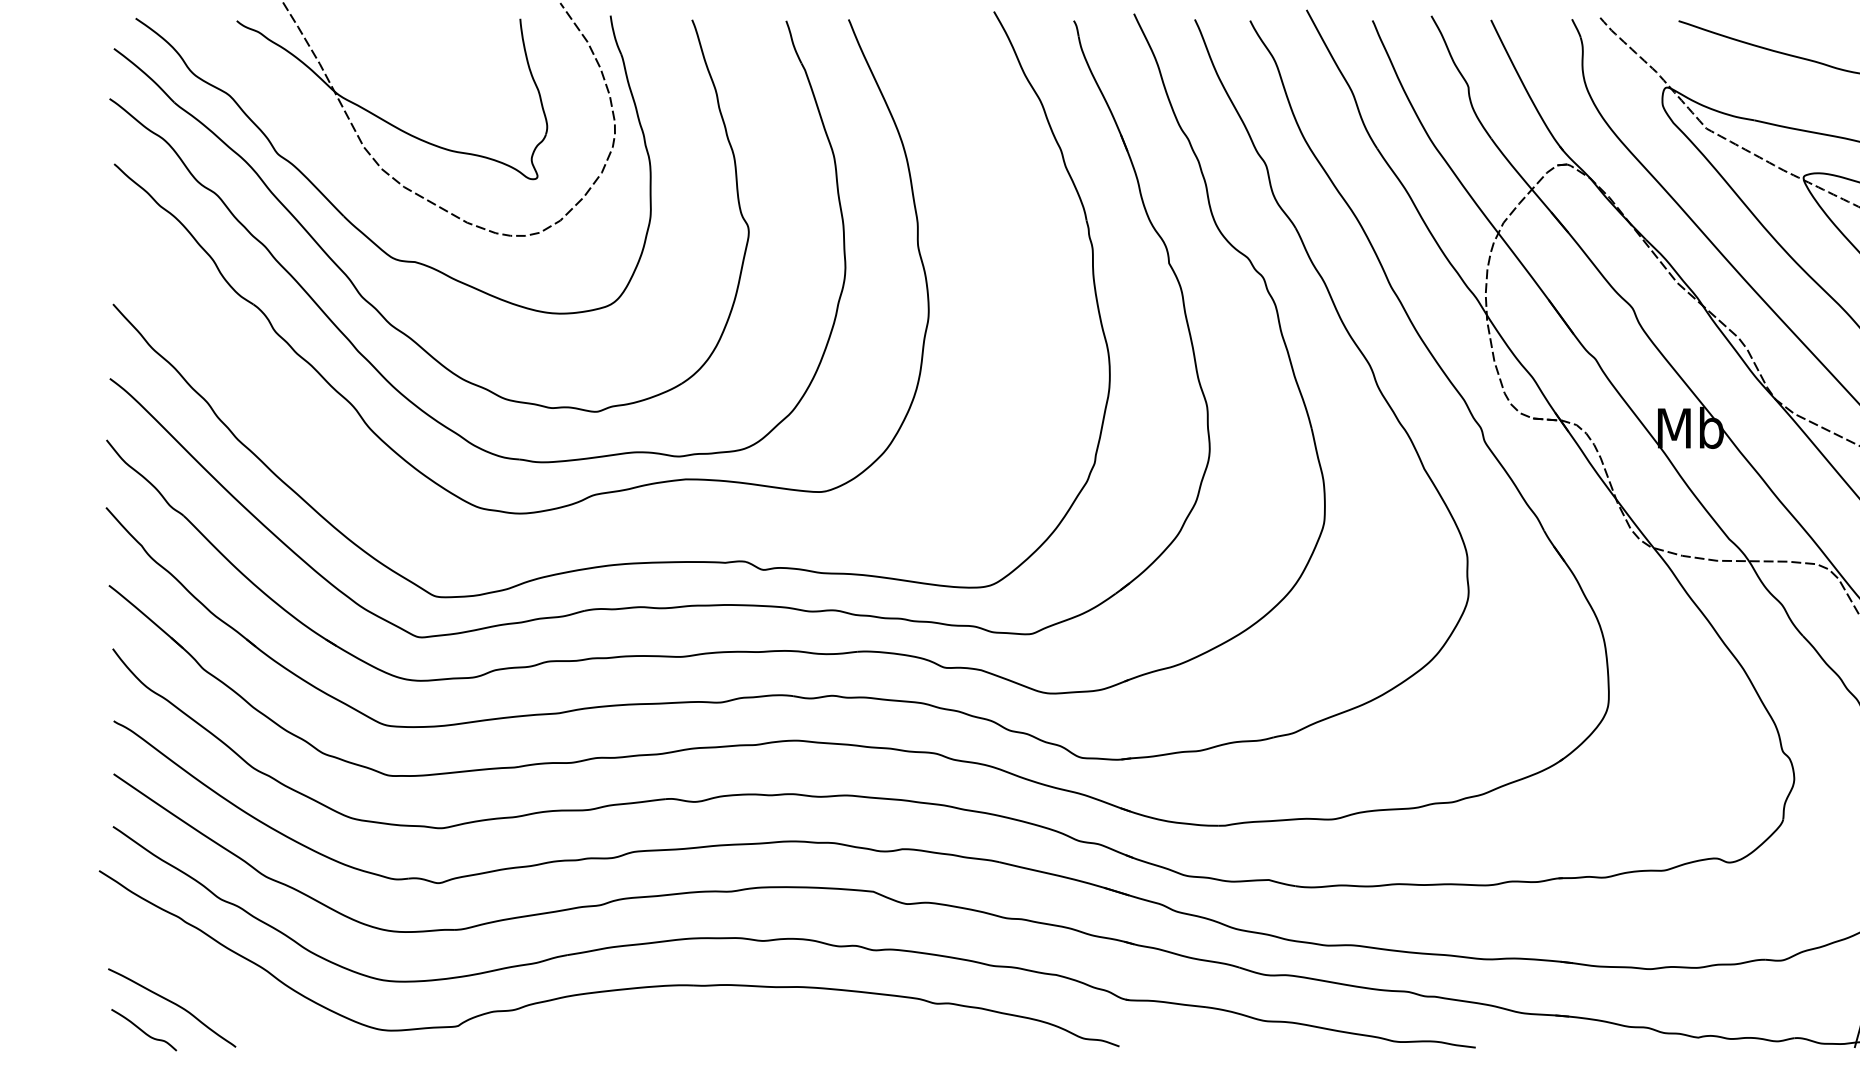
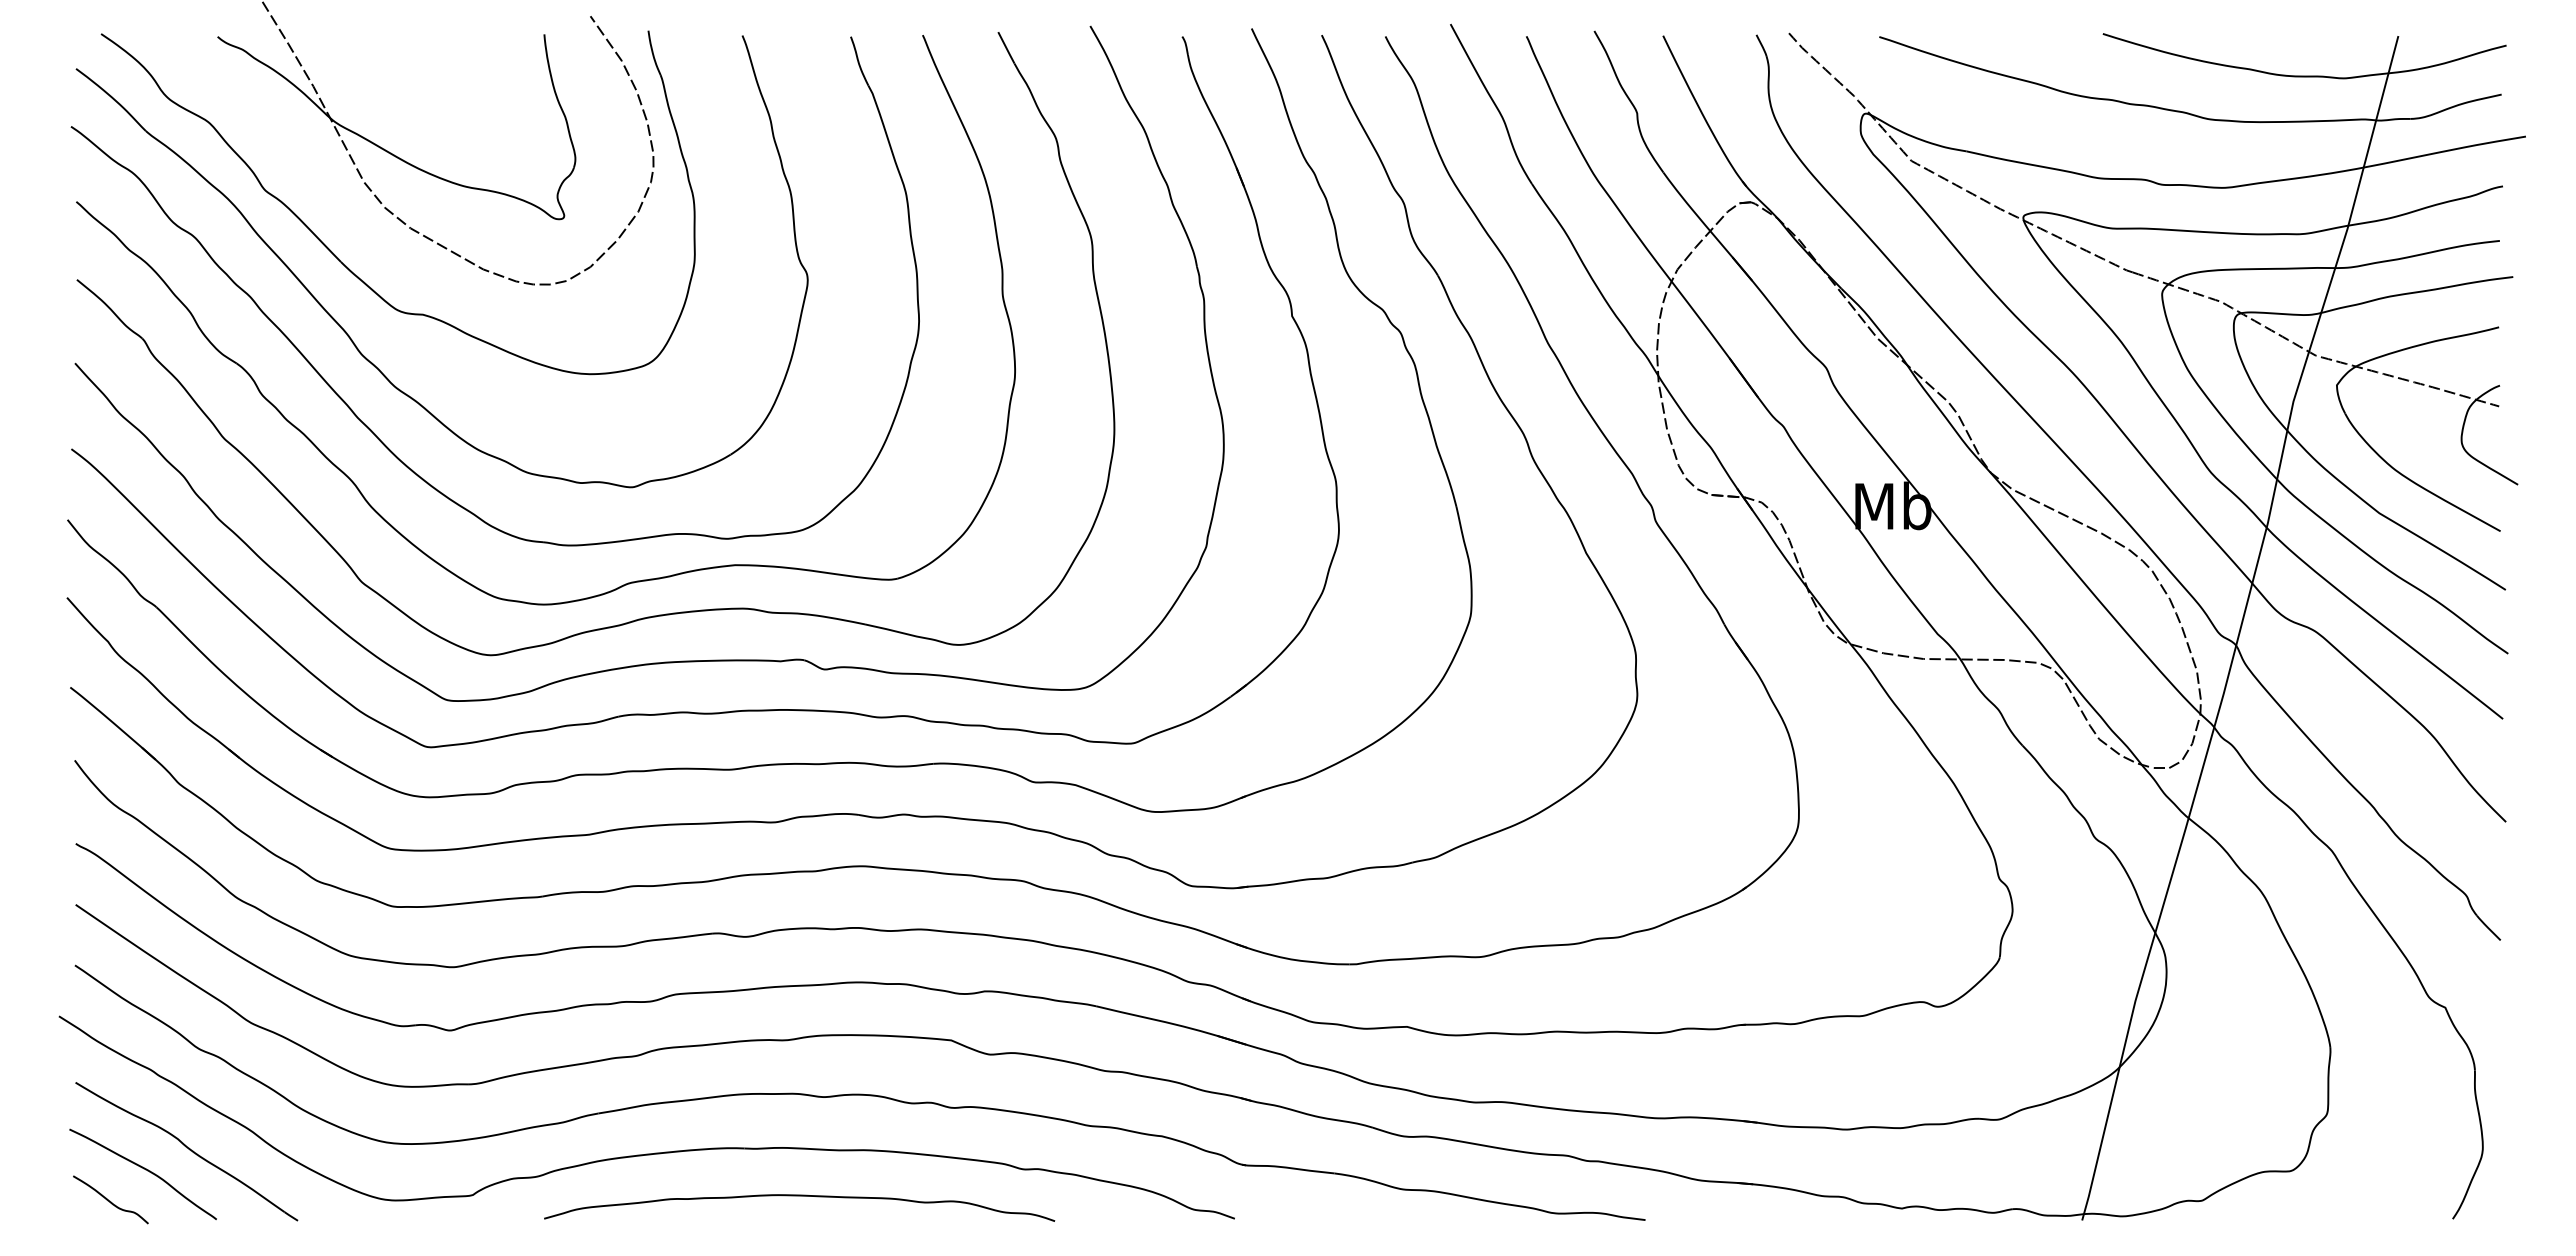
part: (609, 523) -> (647, 616), added
part: (209, 988) -> (186, 1151), added
curve: (741, 1027) -> (799, 1196), added

